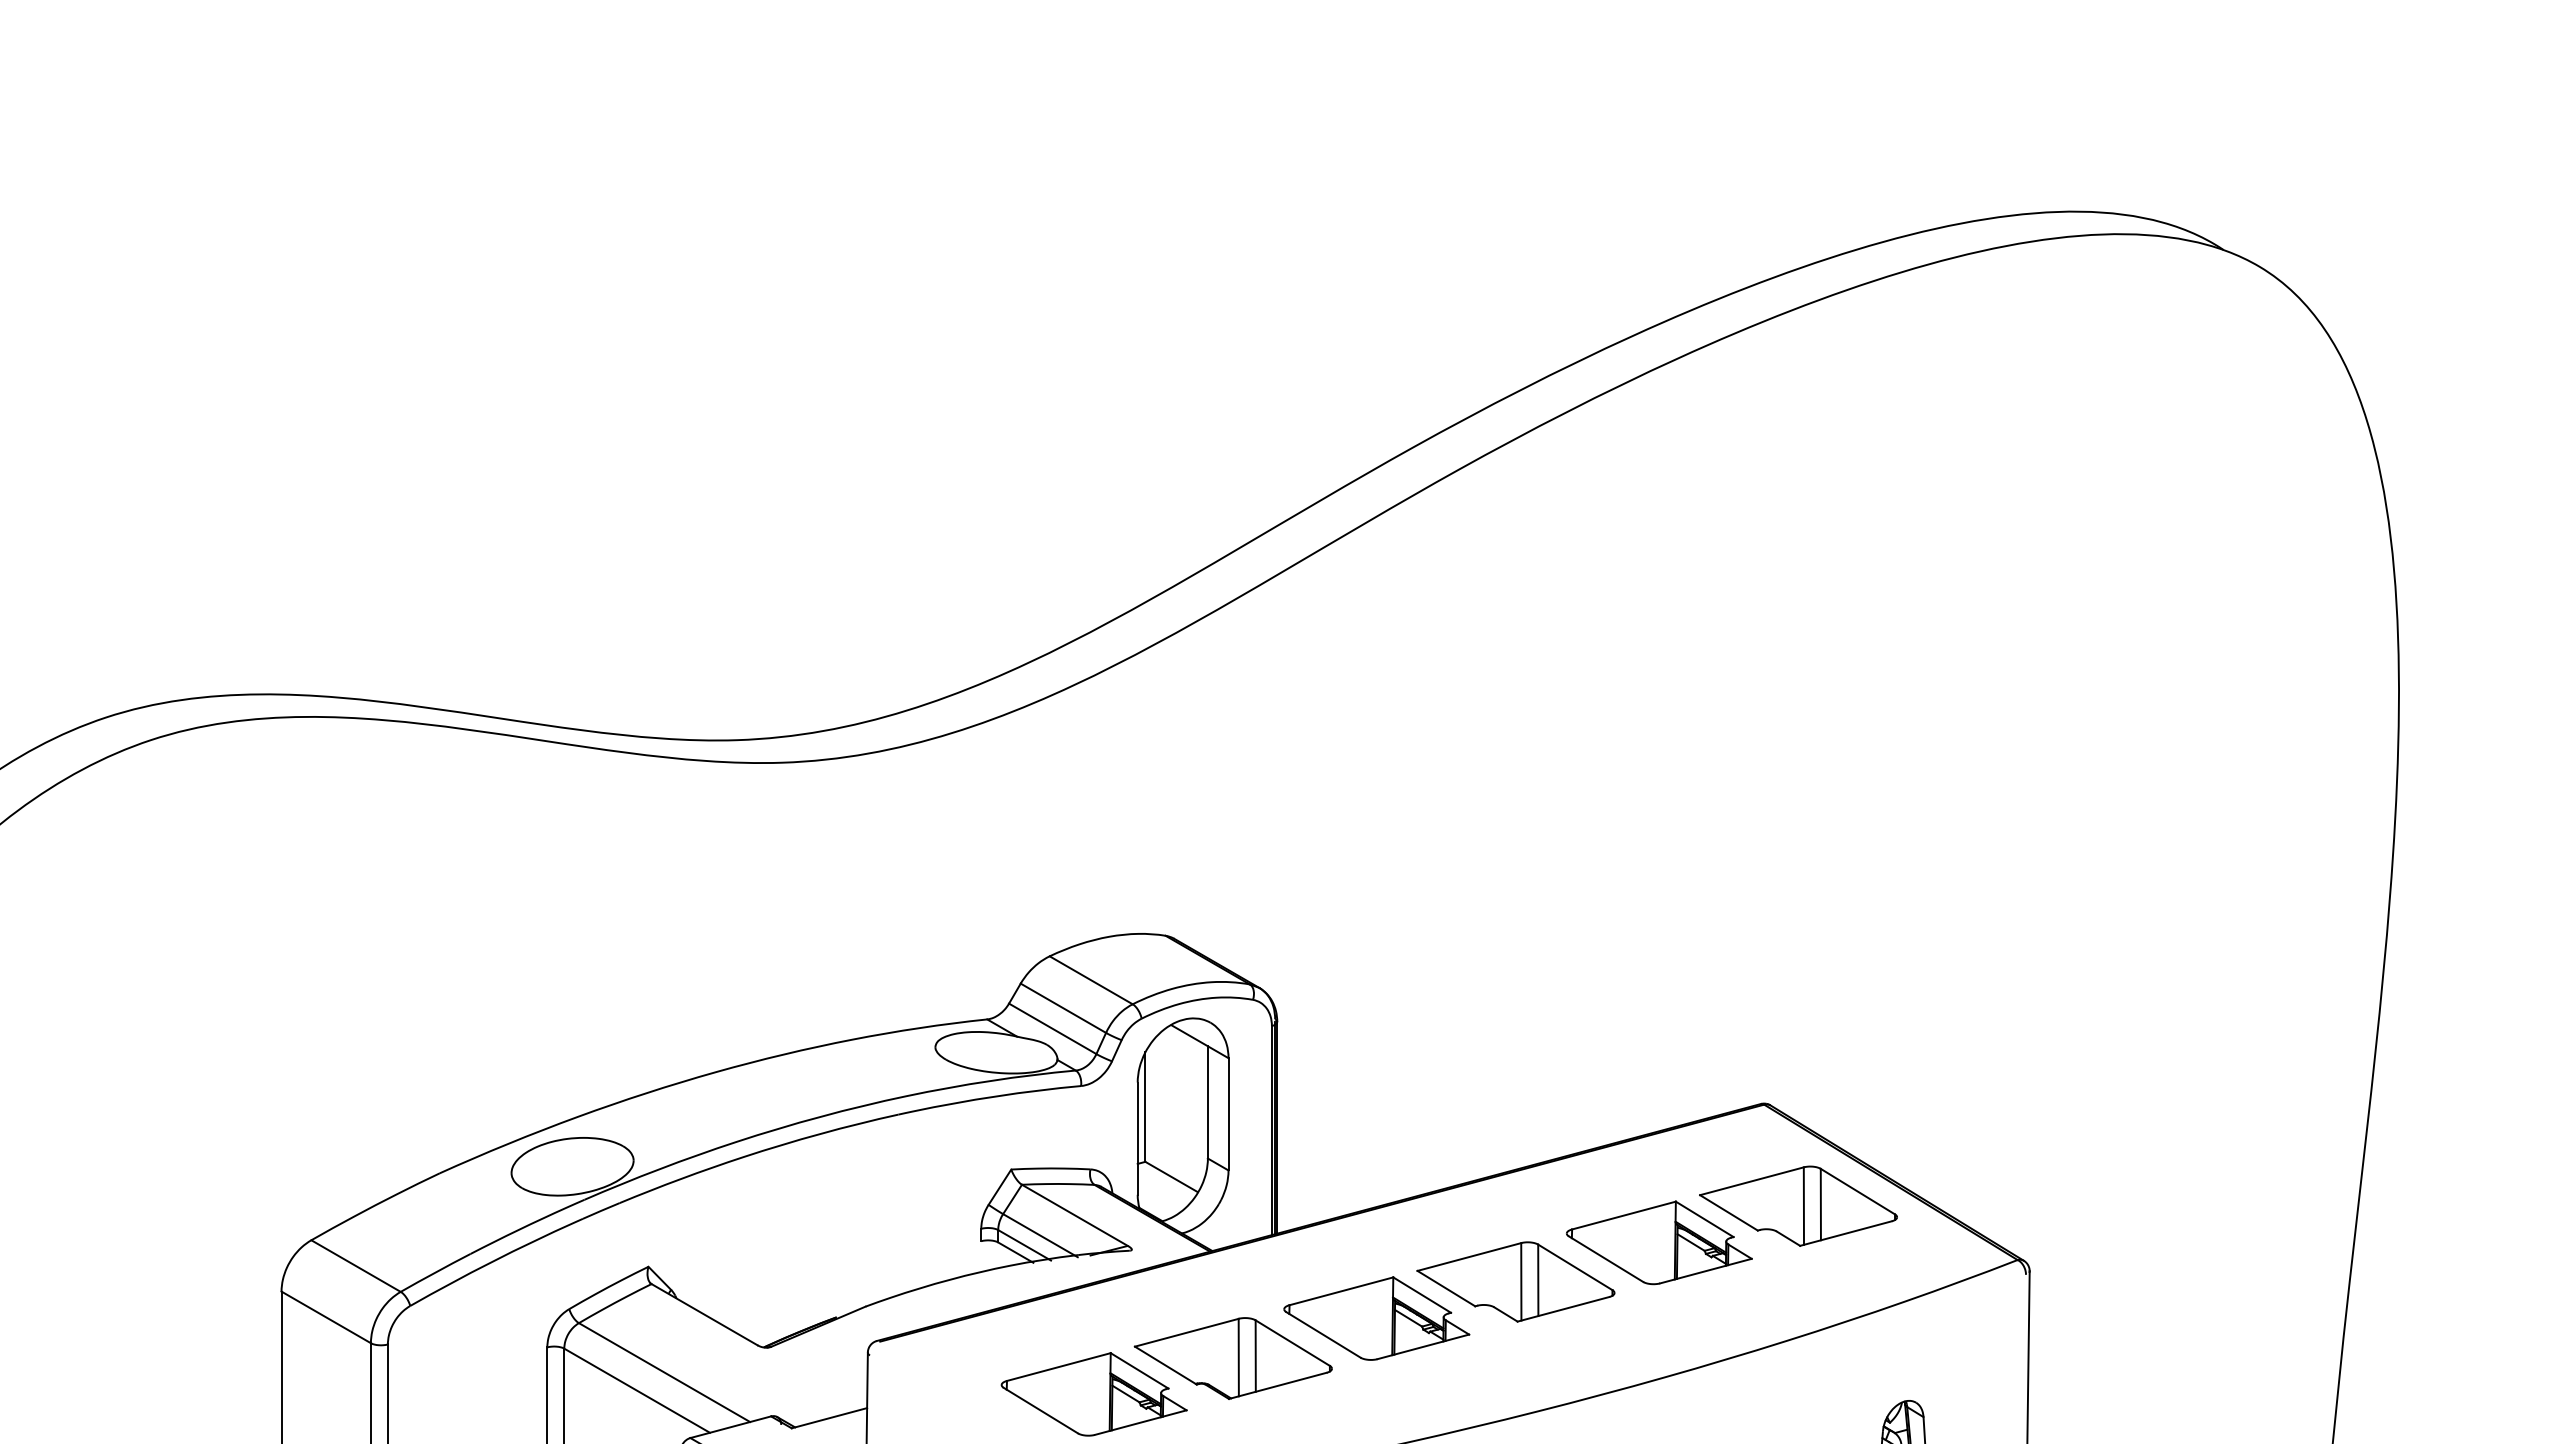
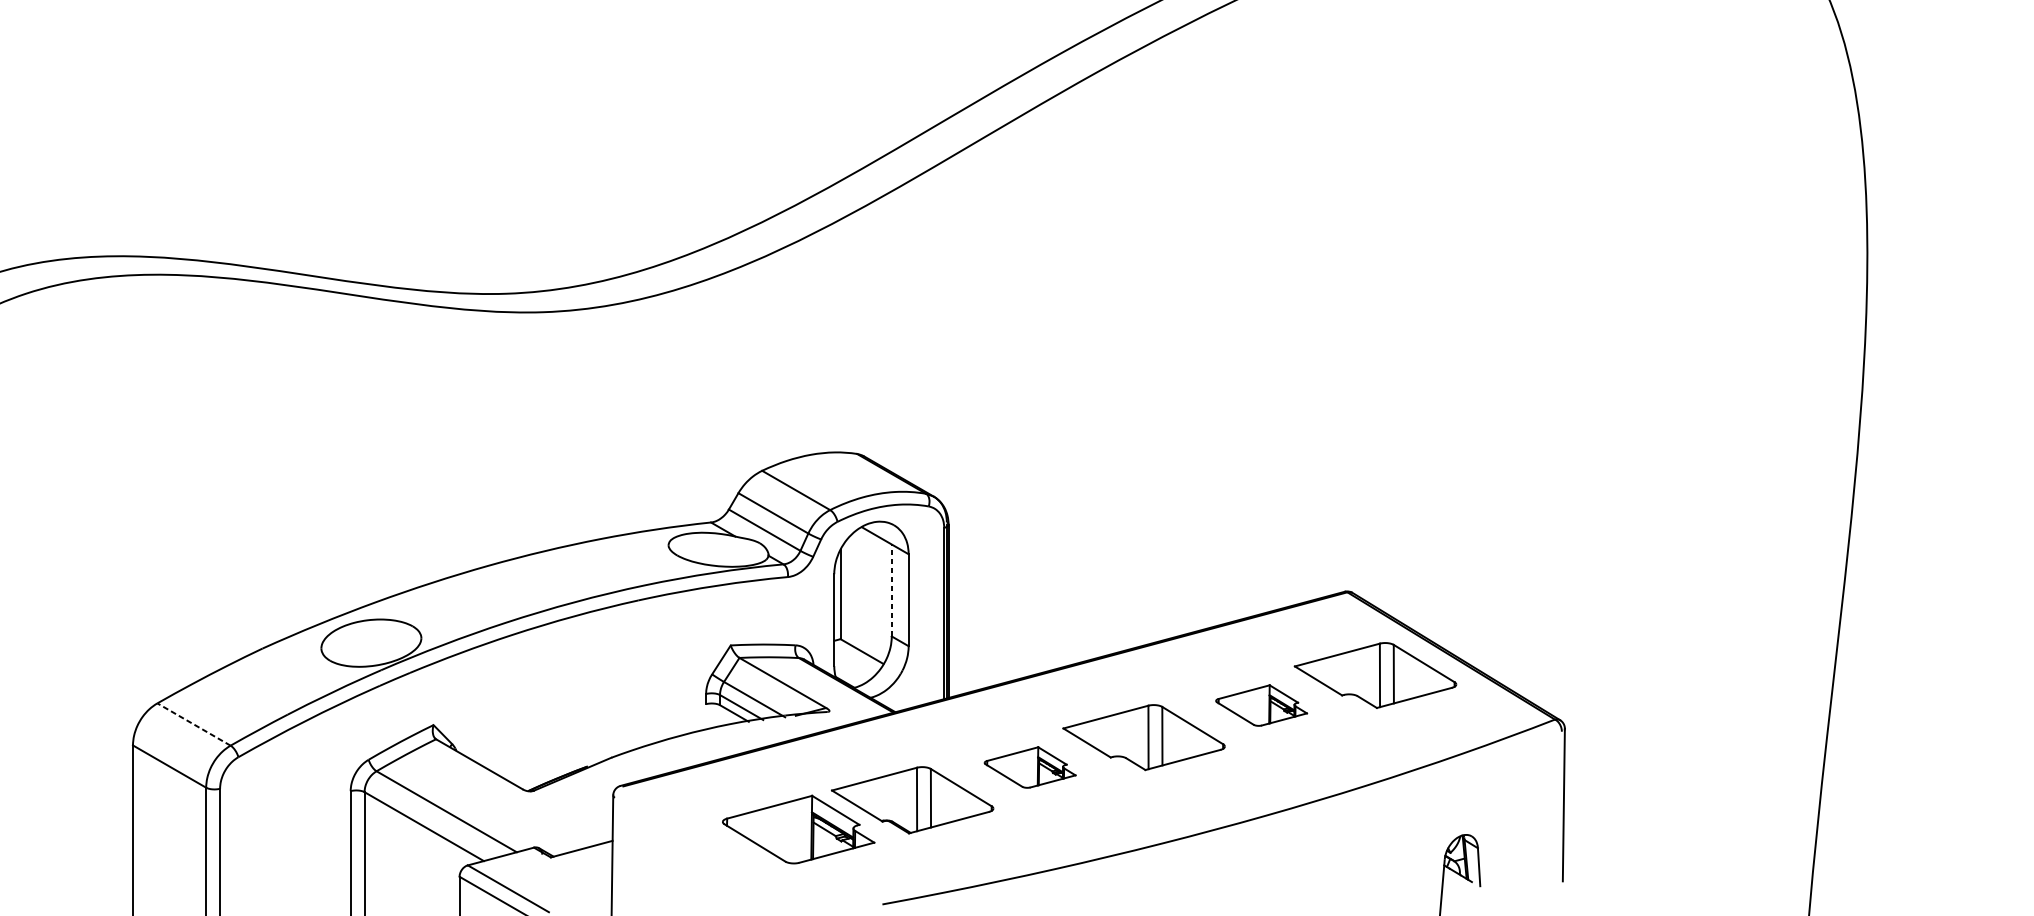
line: (1207, 1101) -> (891, 589), solid -> dashed
part: (1659, 1242) -> (1261, 705), size x0.6
line: (356, 1266) -> (194, 724), solid -> dashed
part: (1376, 1318) -> (1029, 767), size x0.6

